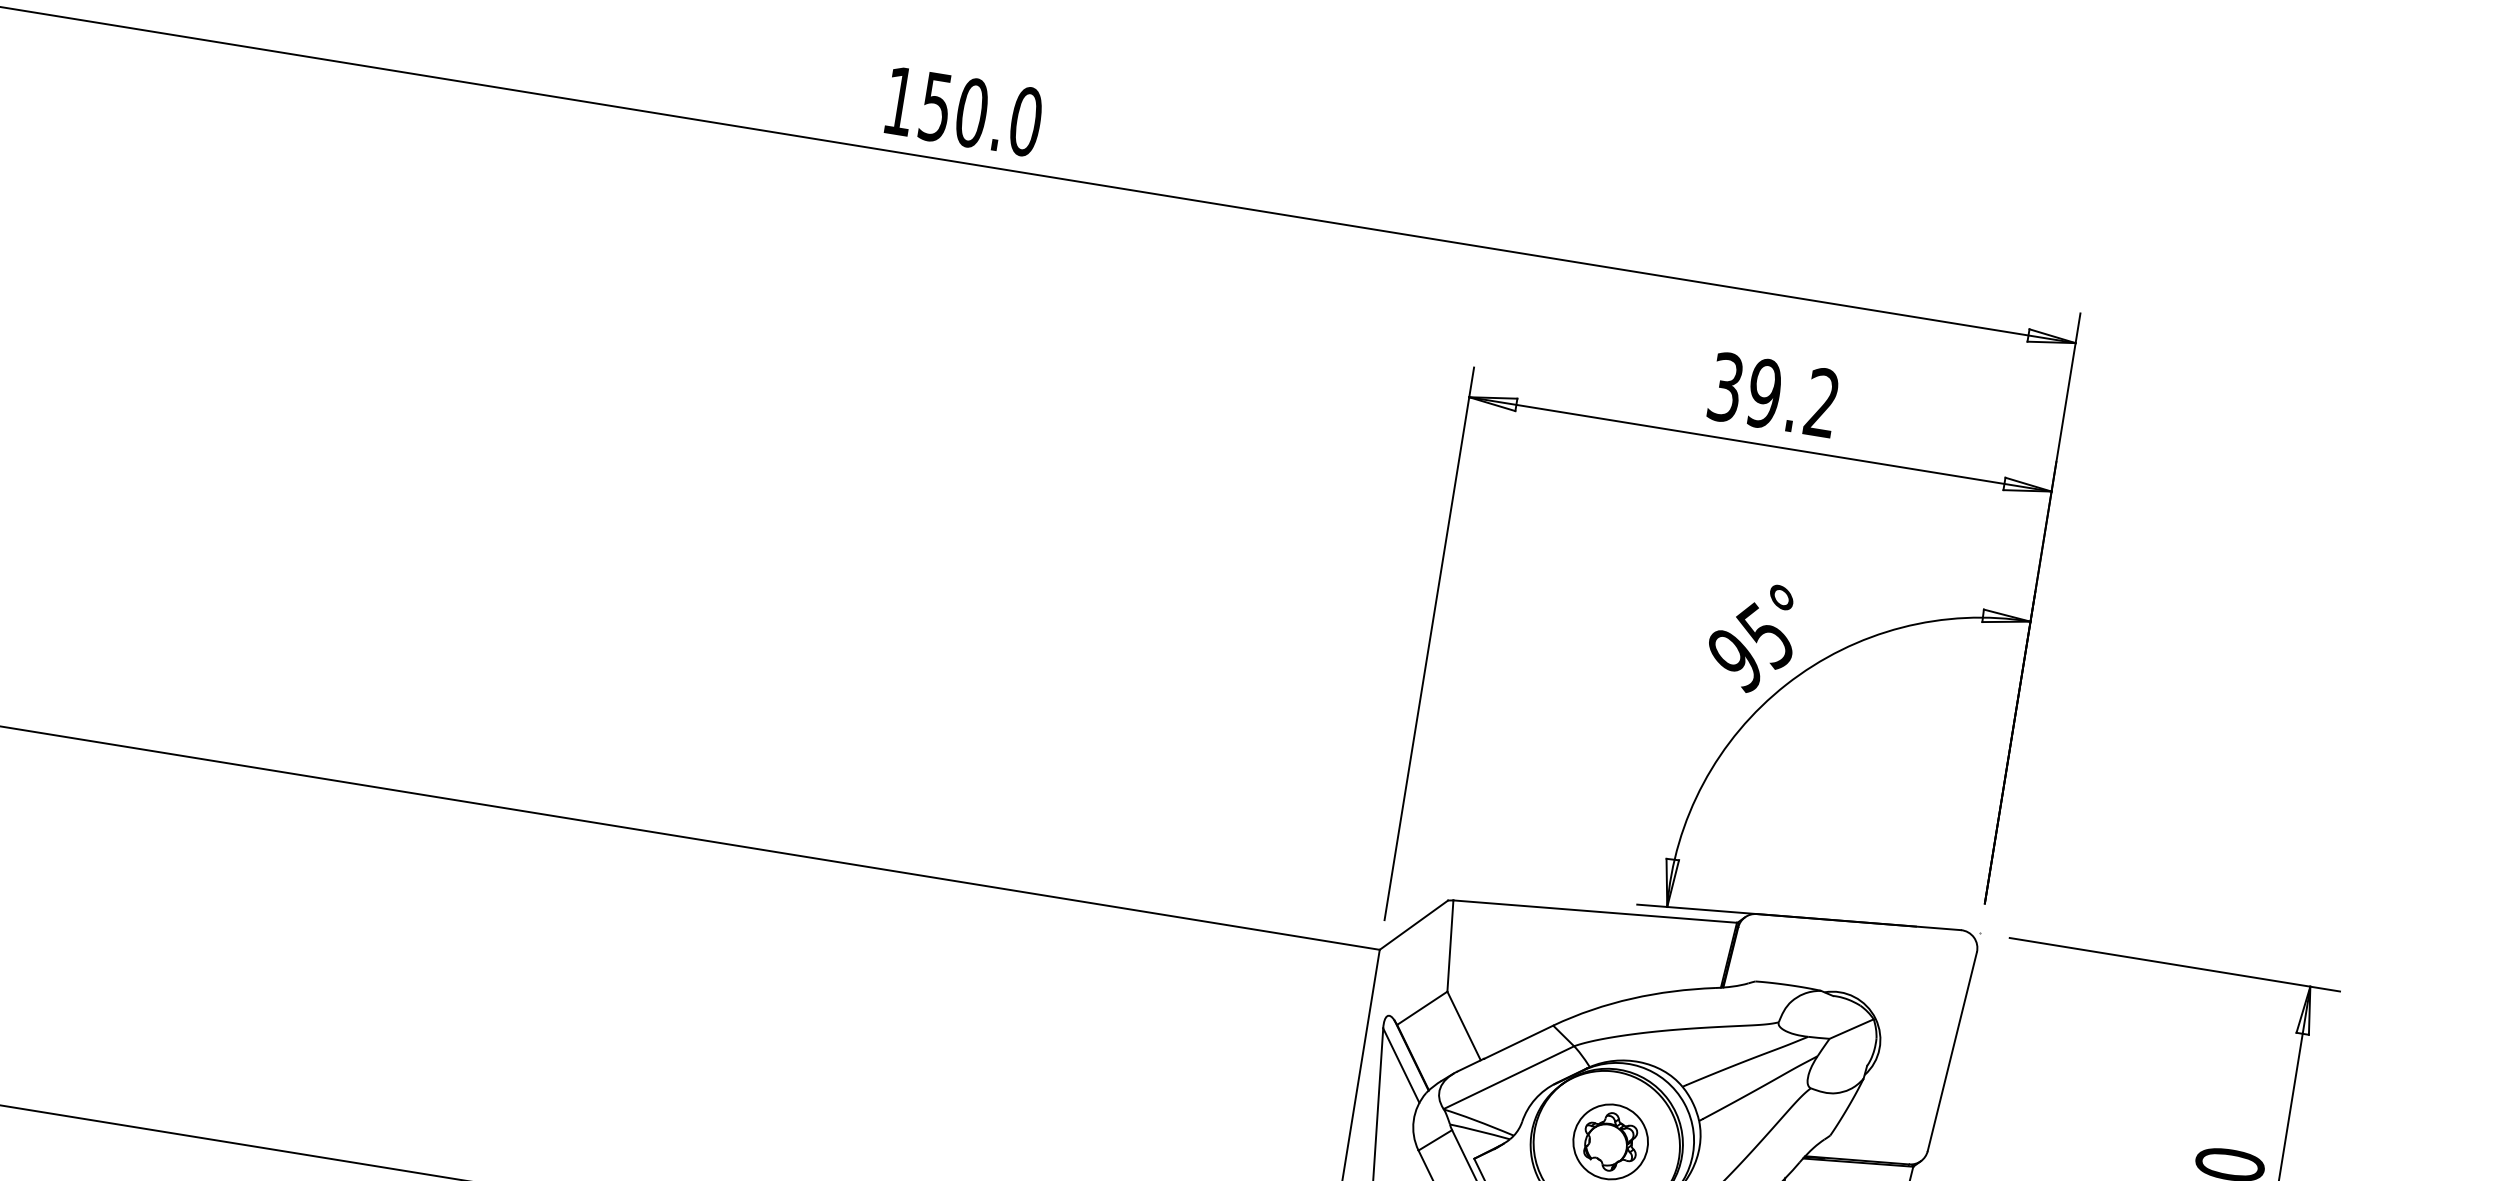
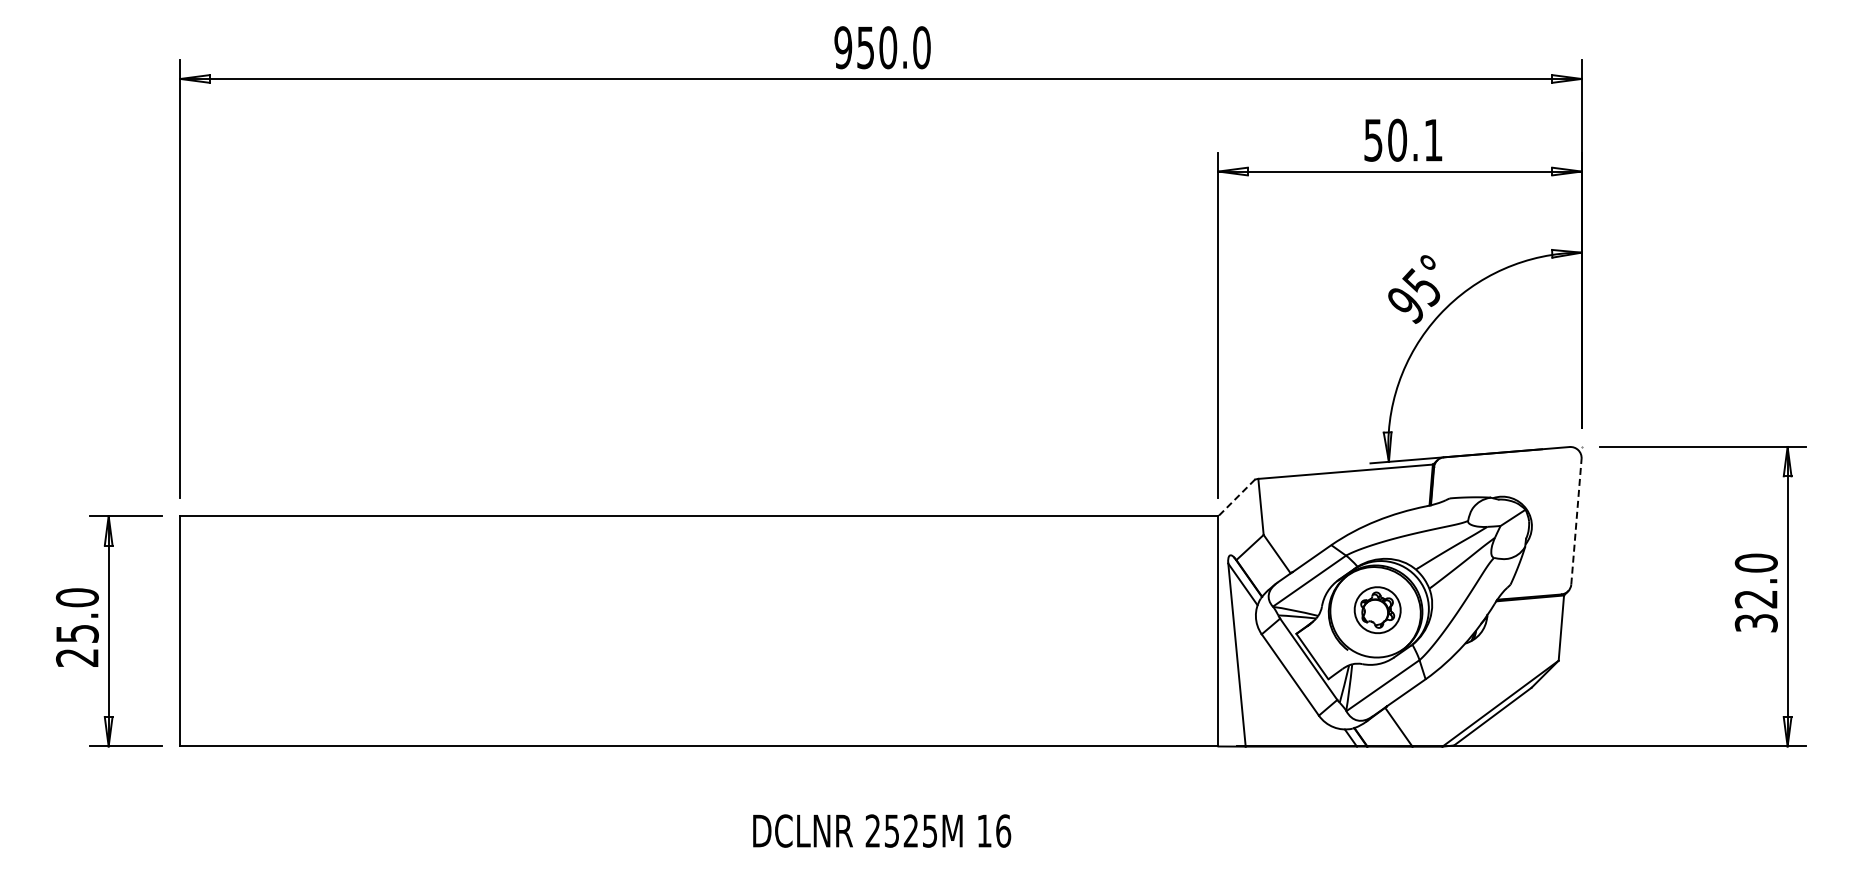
text: (900, 100) -> (843, 47), 150.0 -> 950.0
text: (1774, 393) -> (1403, 139), 39.2 -> 50.1
line: (1413, 924) -> (1236, 497), solid -> dashed
line: (1952, 1051) -> (1576, 521), solid -> dashed

